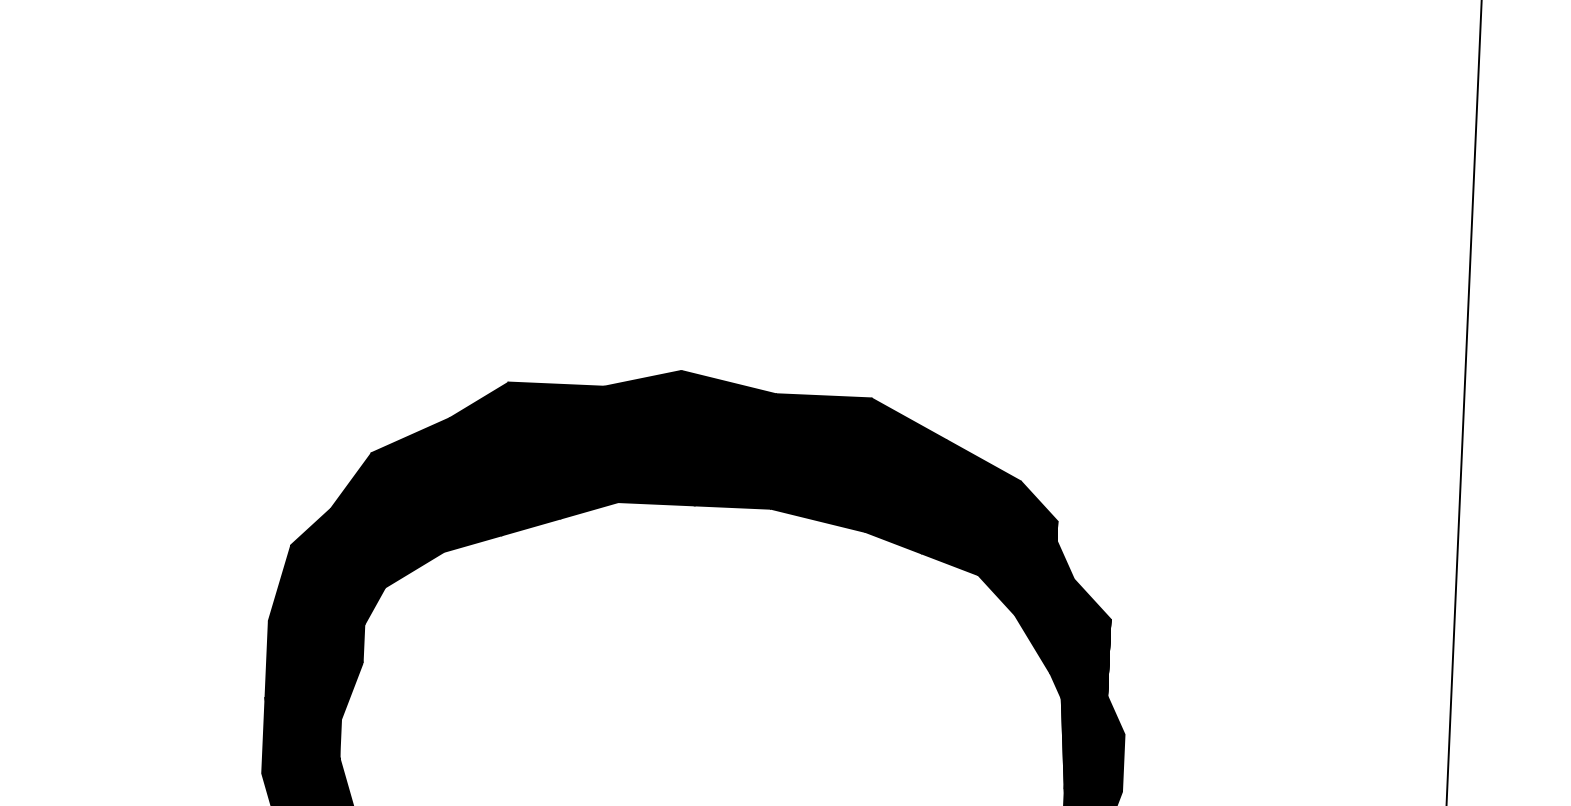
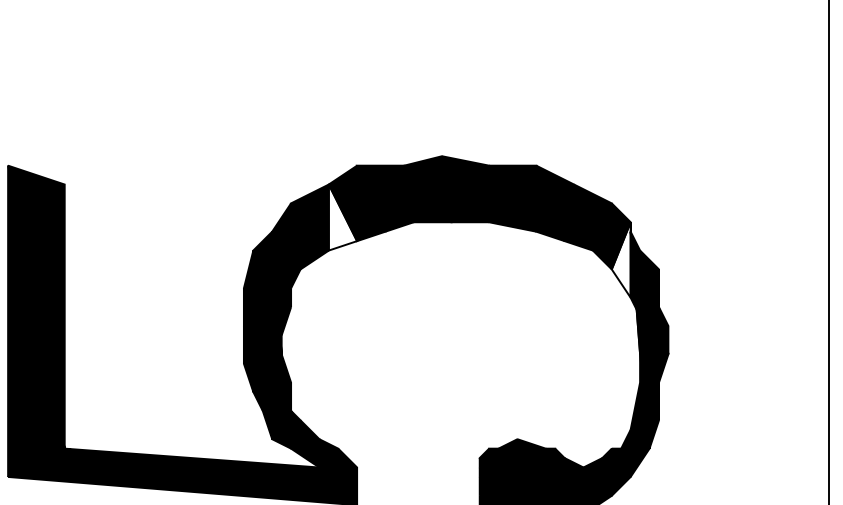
fill: (474, 486) -> (342, 217), removed
fill: (1033, 595) -> (620, 259), removed

